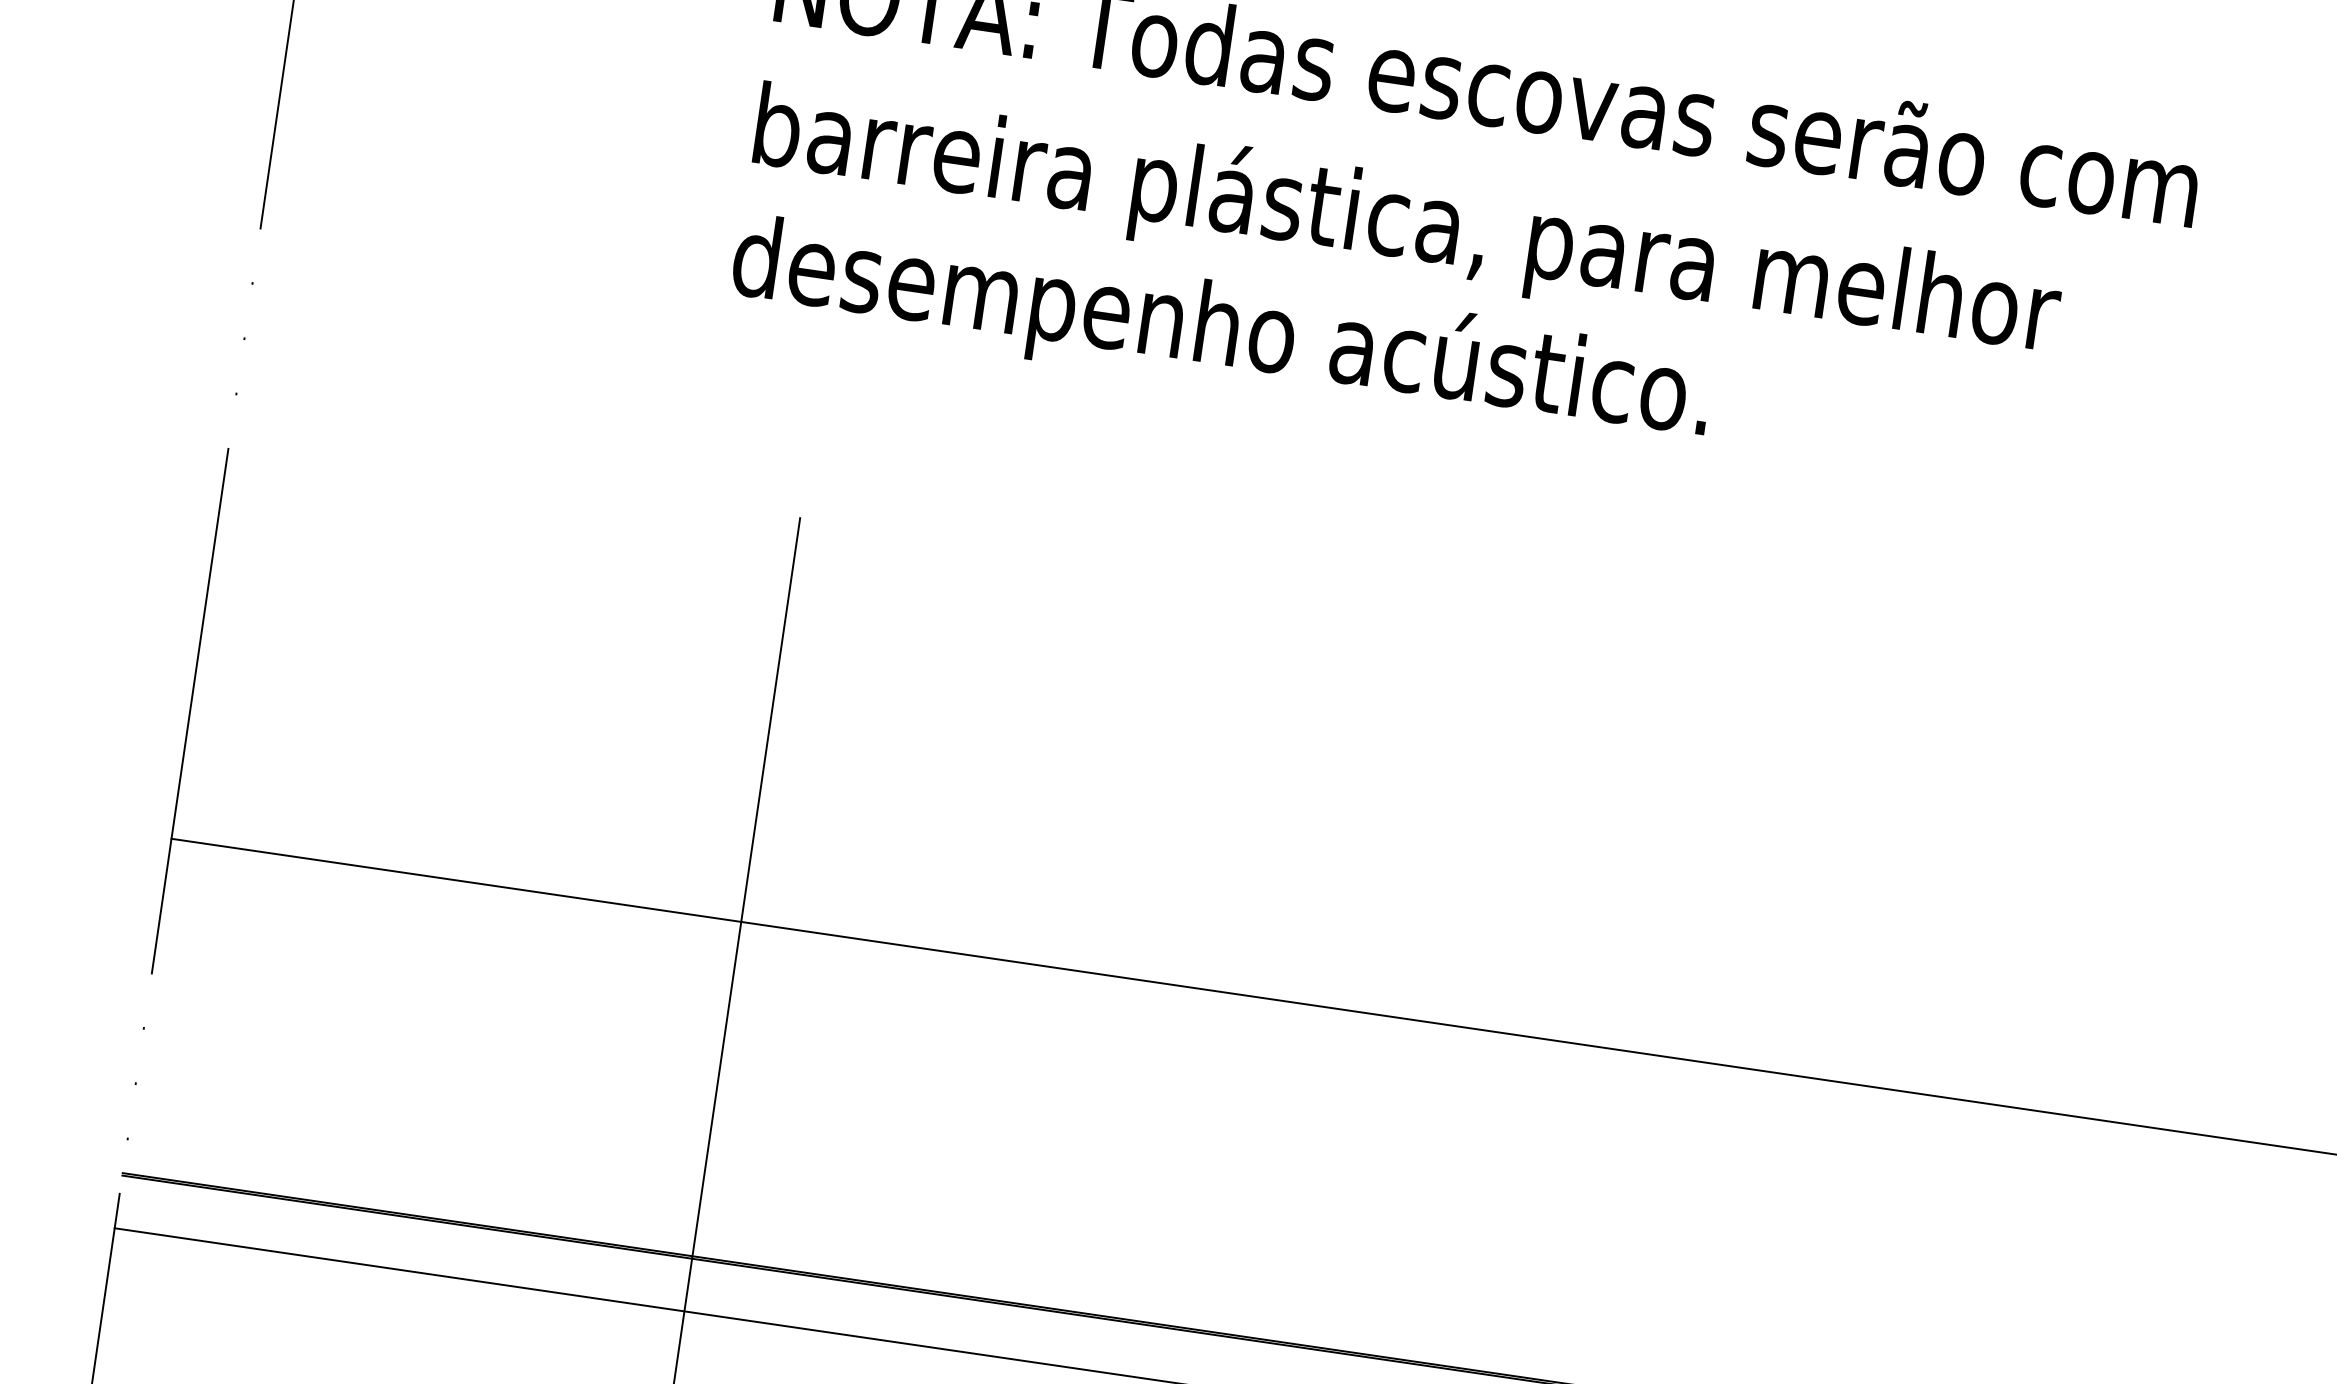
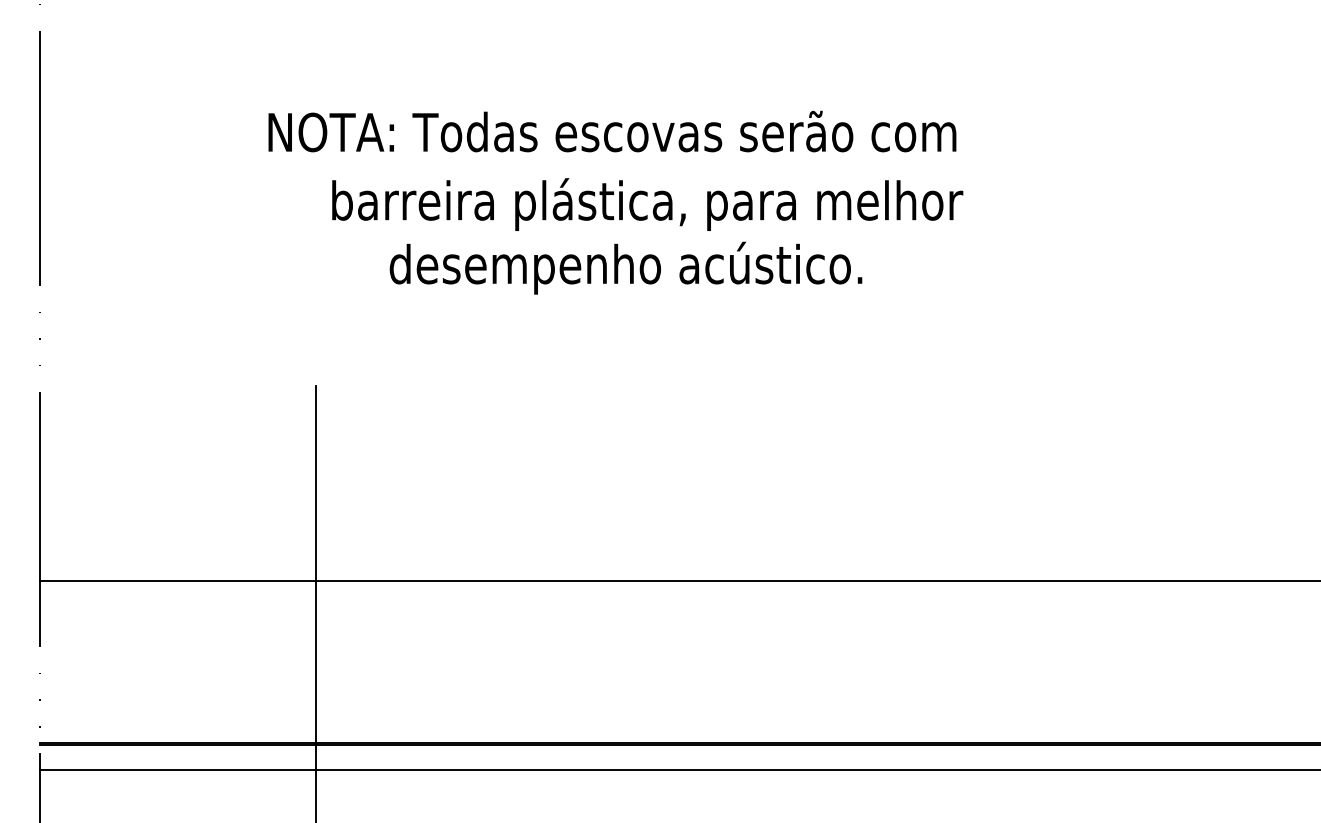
text: (1406, 225) -> (647, 204), moved
text: (1220, 330) -> (625, 267), moved

